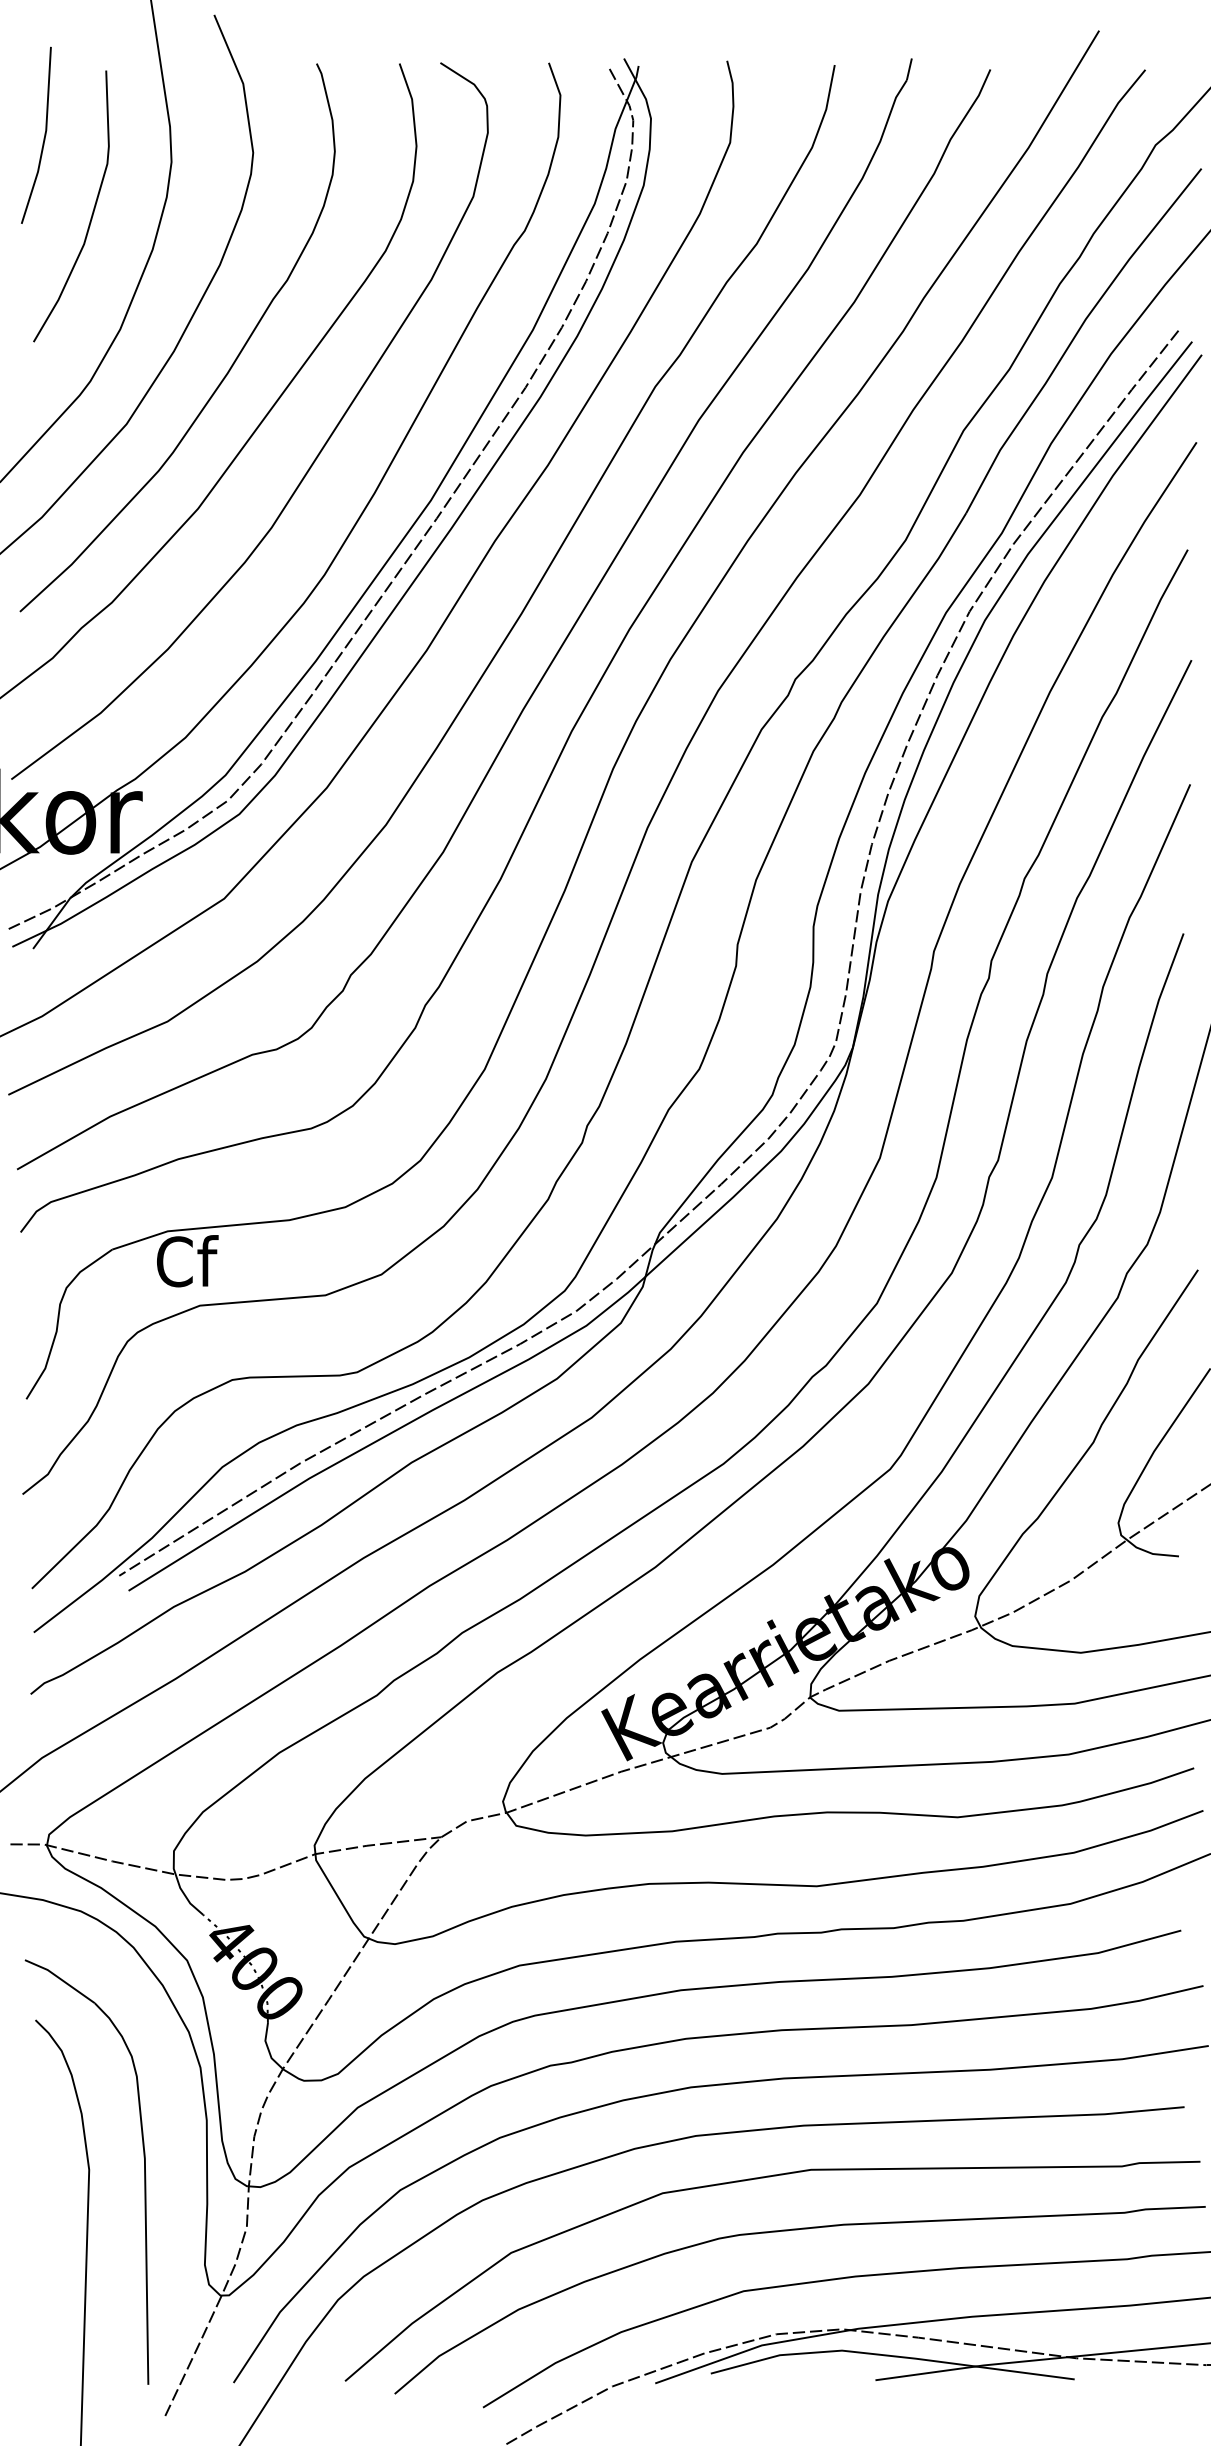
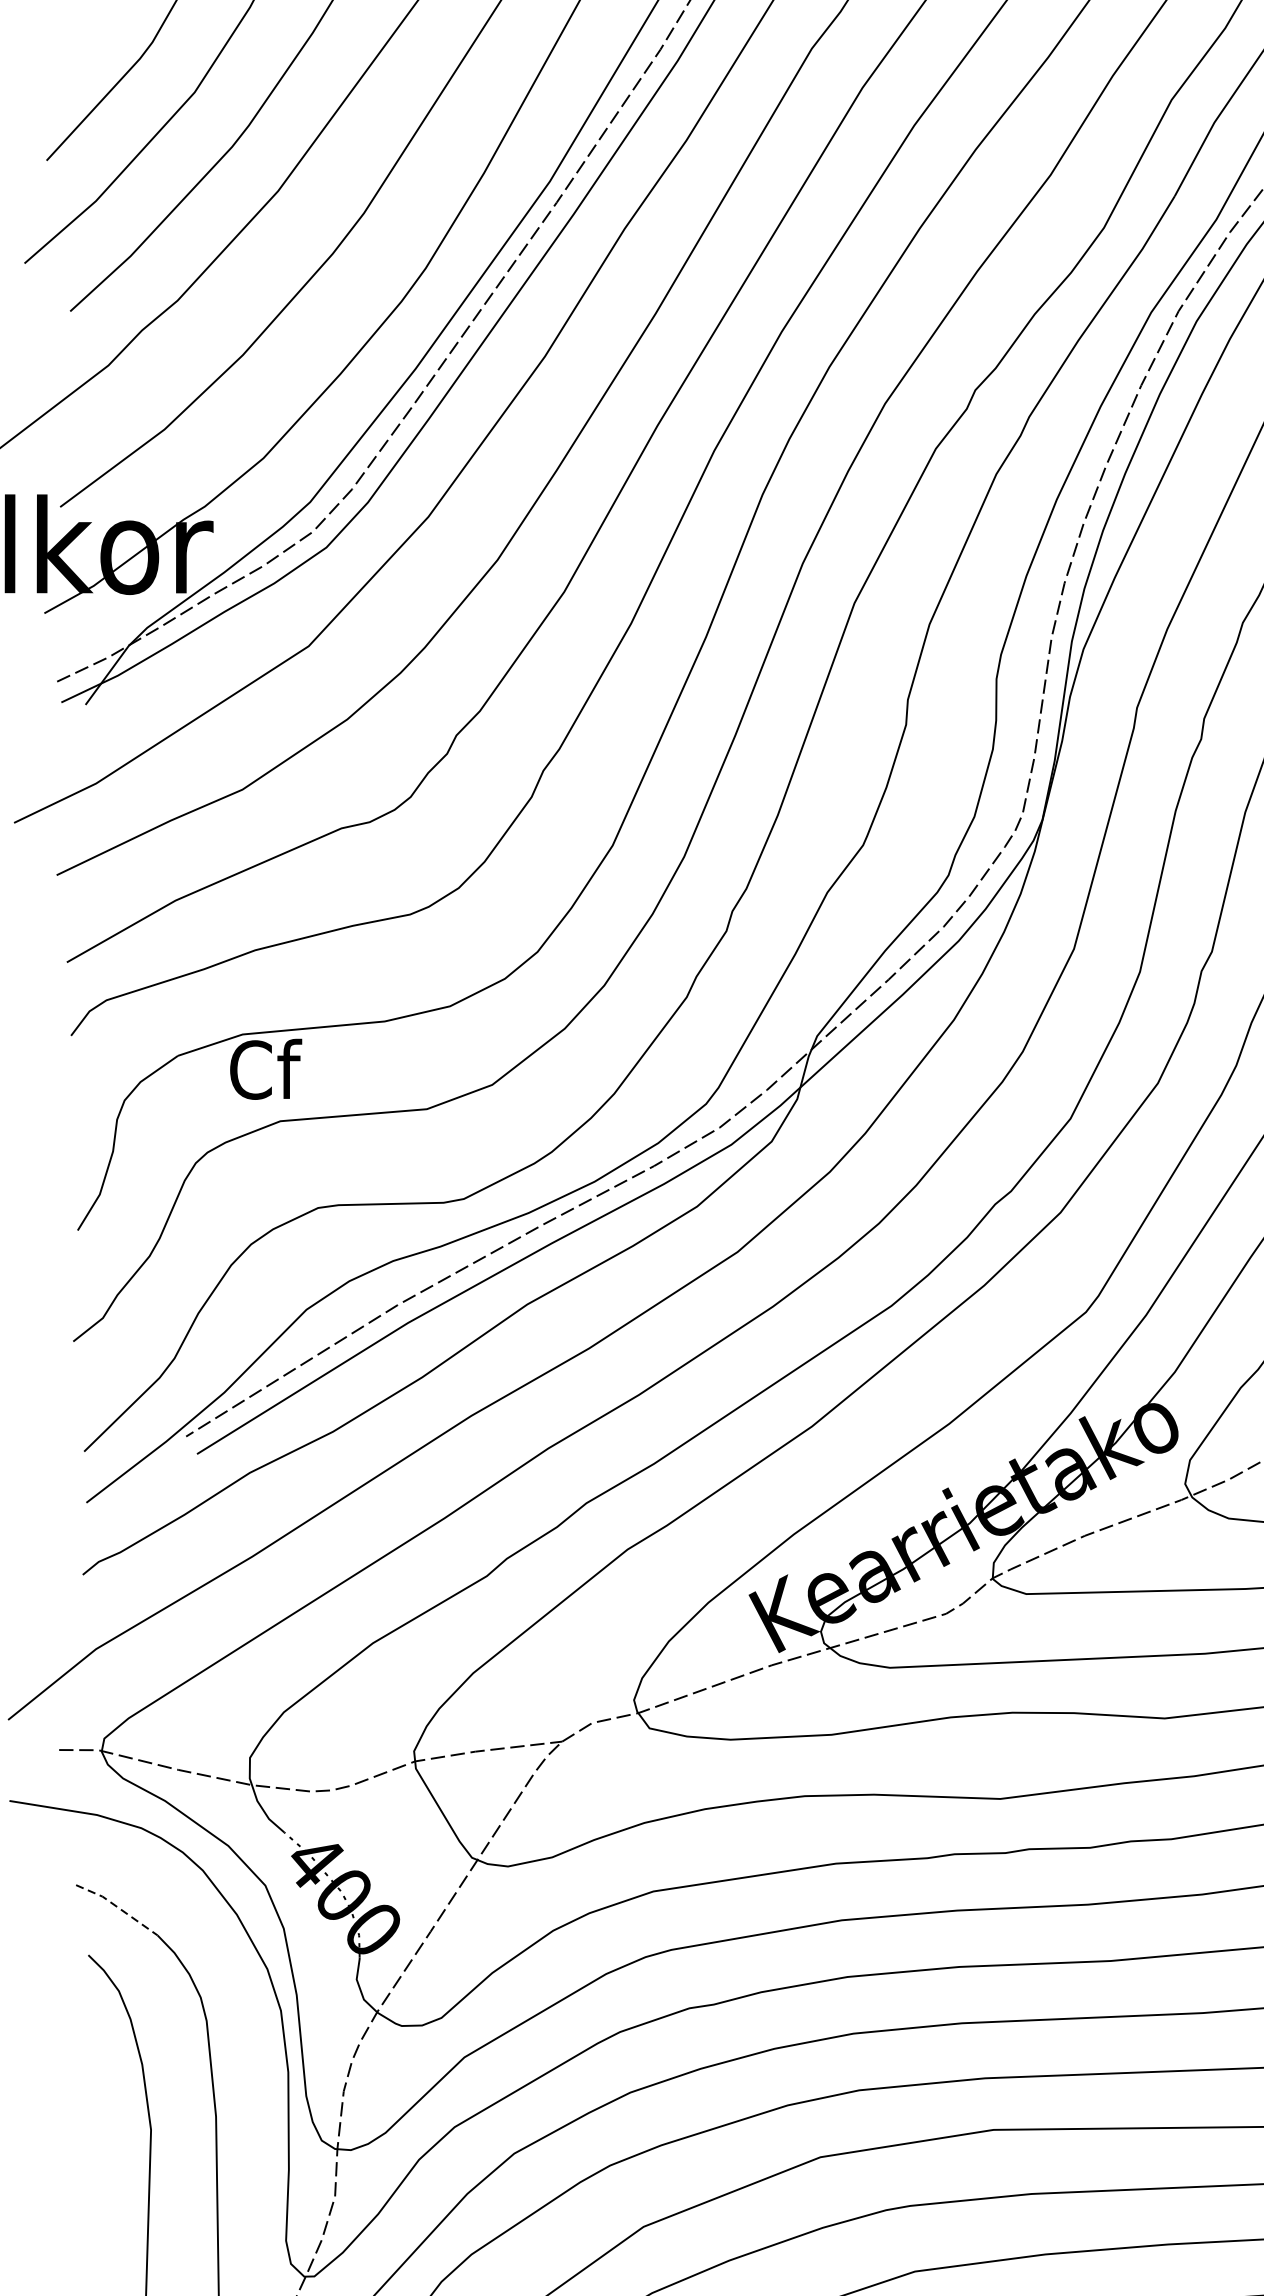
line: (60, 1979) -> (117, 1907), solid -> dashed

